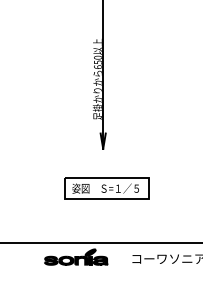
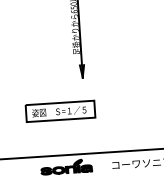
part: (106, 188) -> (59, 111), moved

